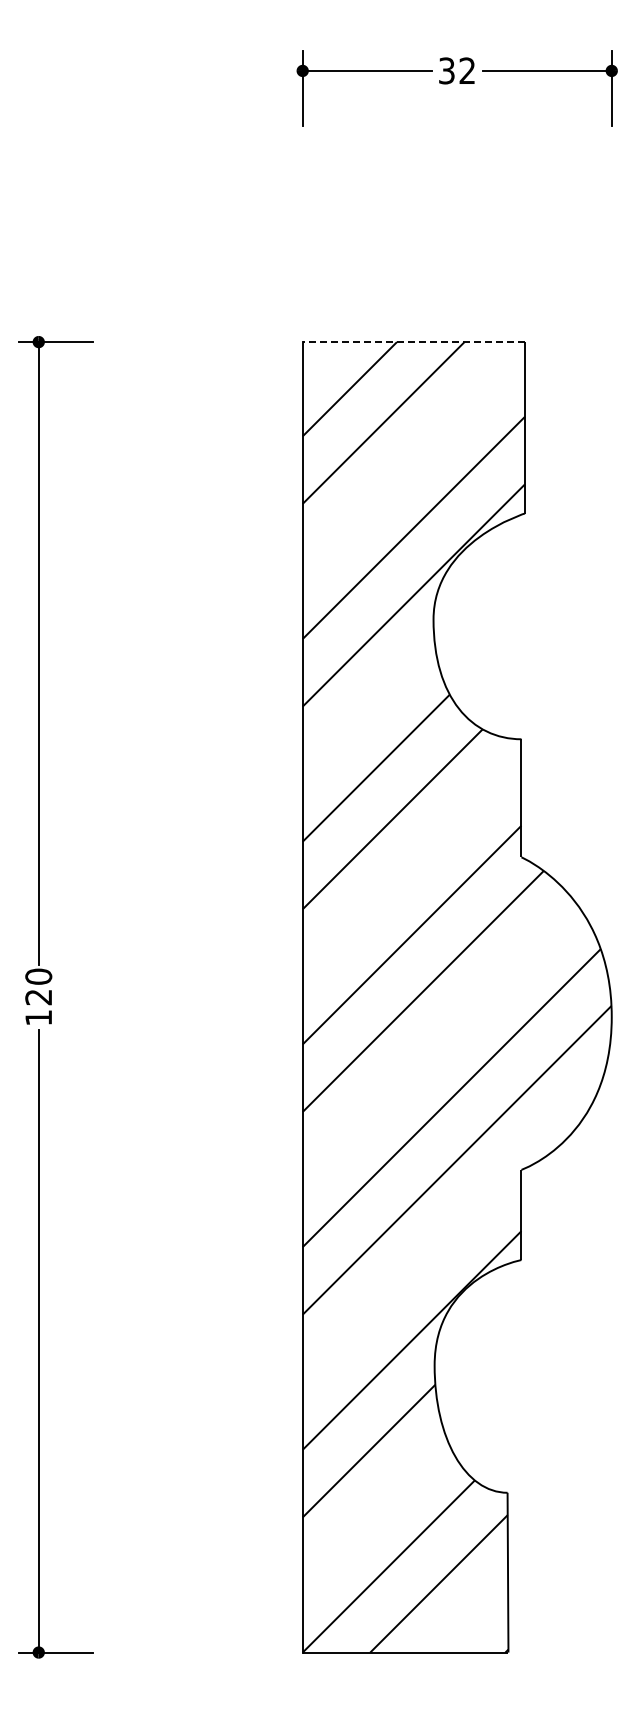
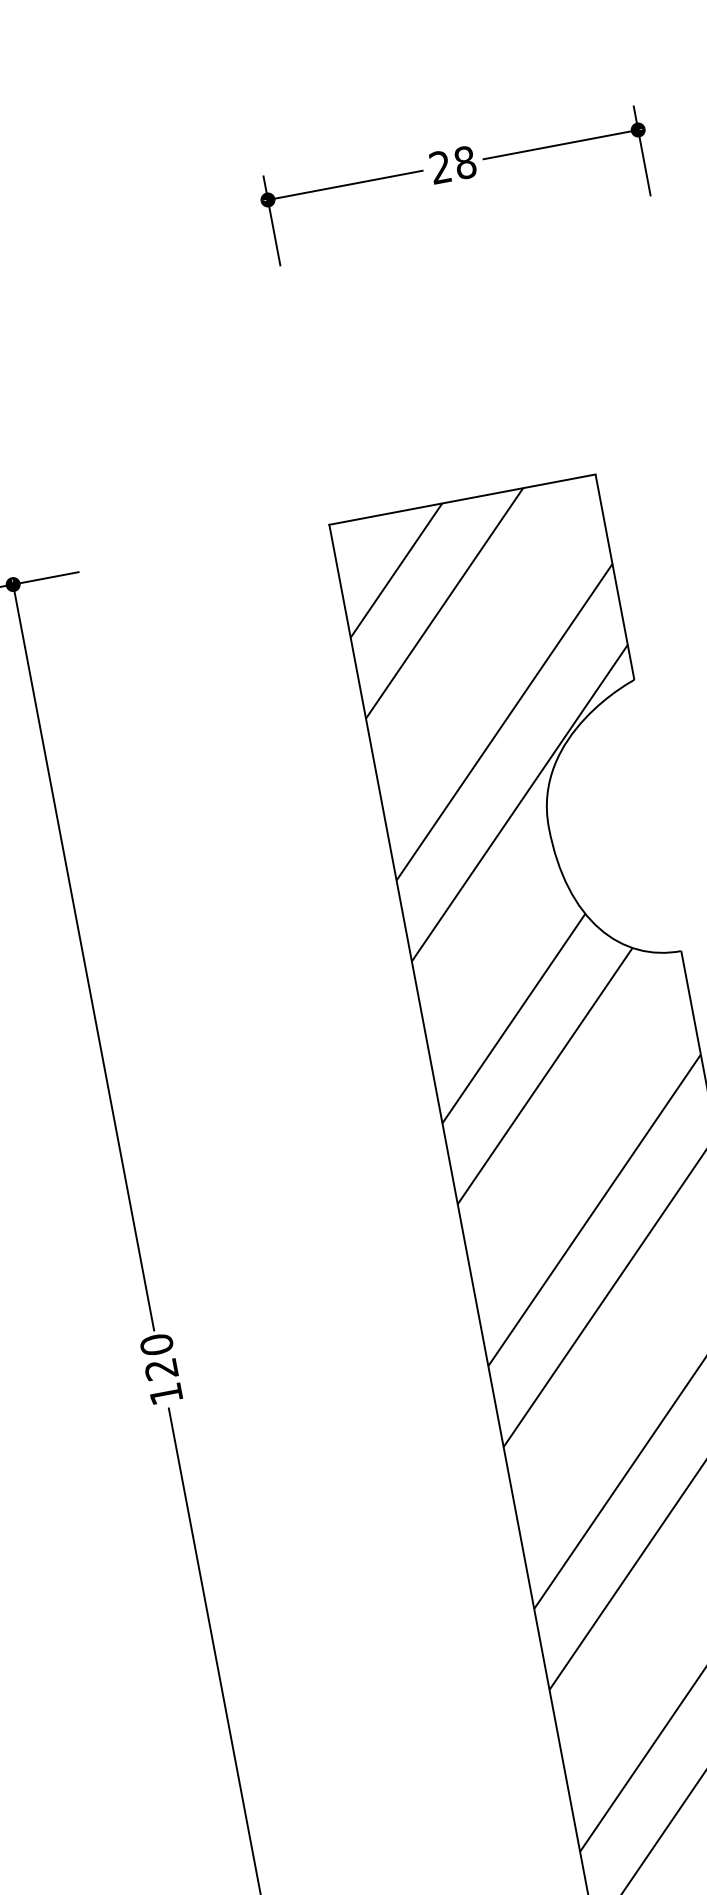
text: (457, 70) -> (453, 164), 32 -> 28
line: (413, 342) -> (462, 500), dashed -> solid

